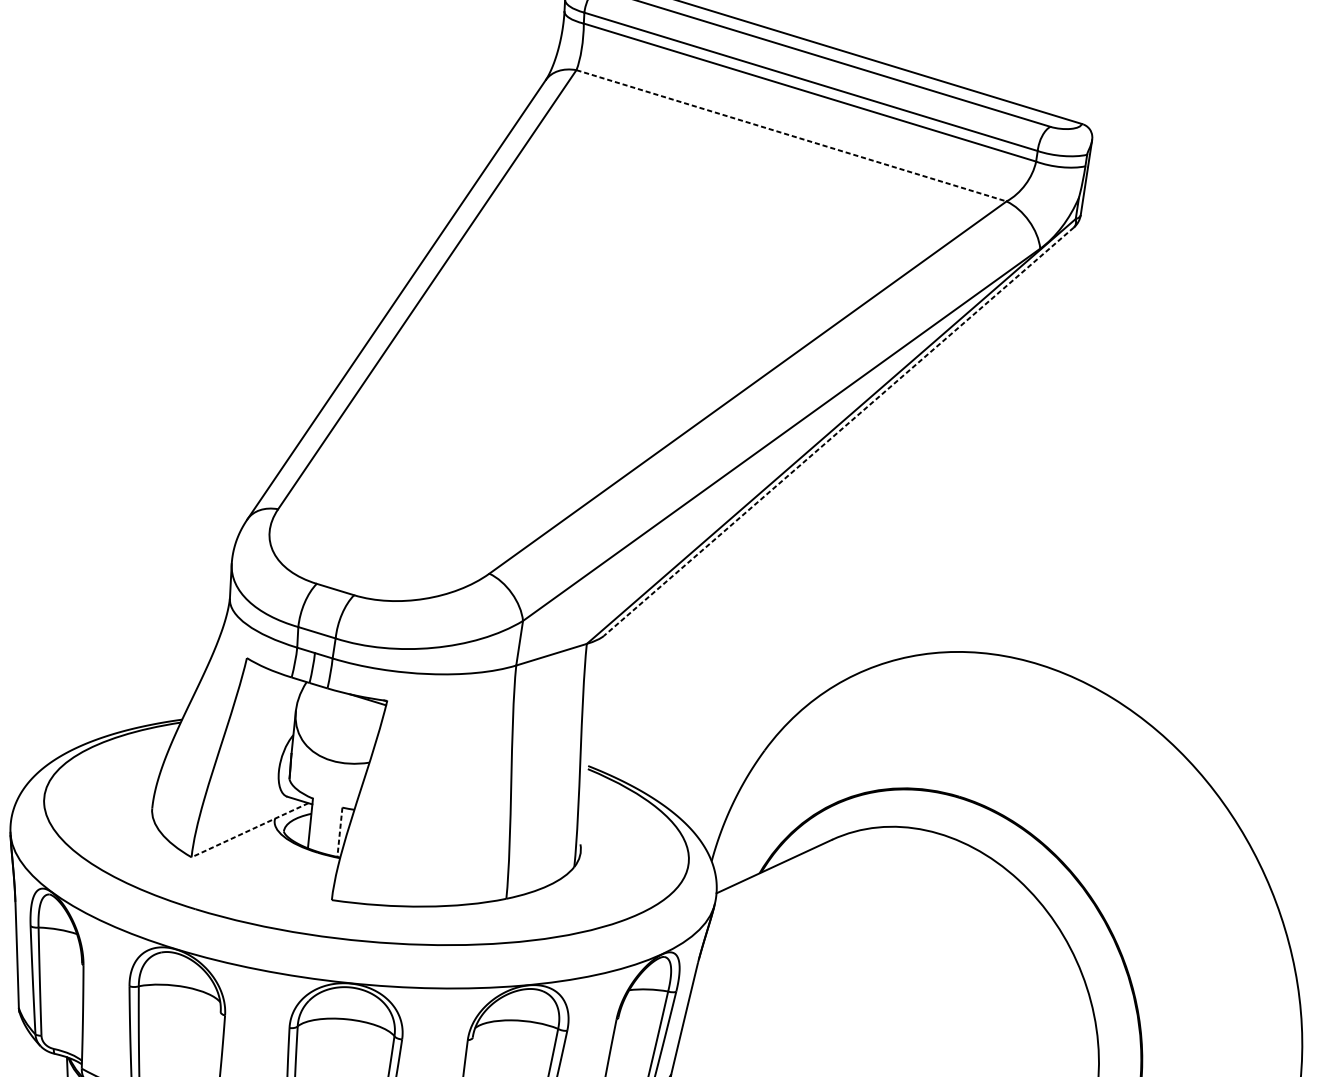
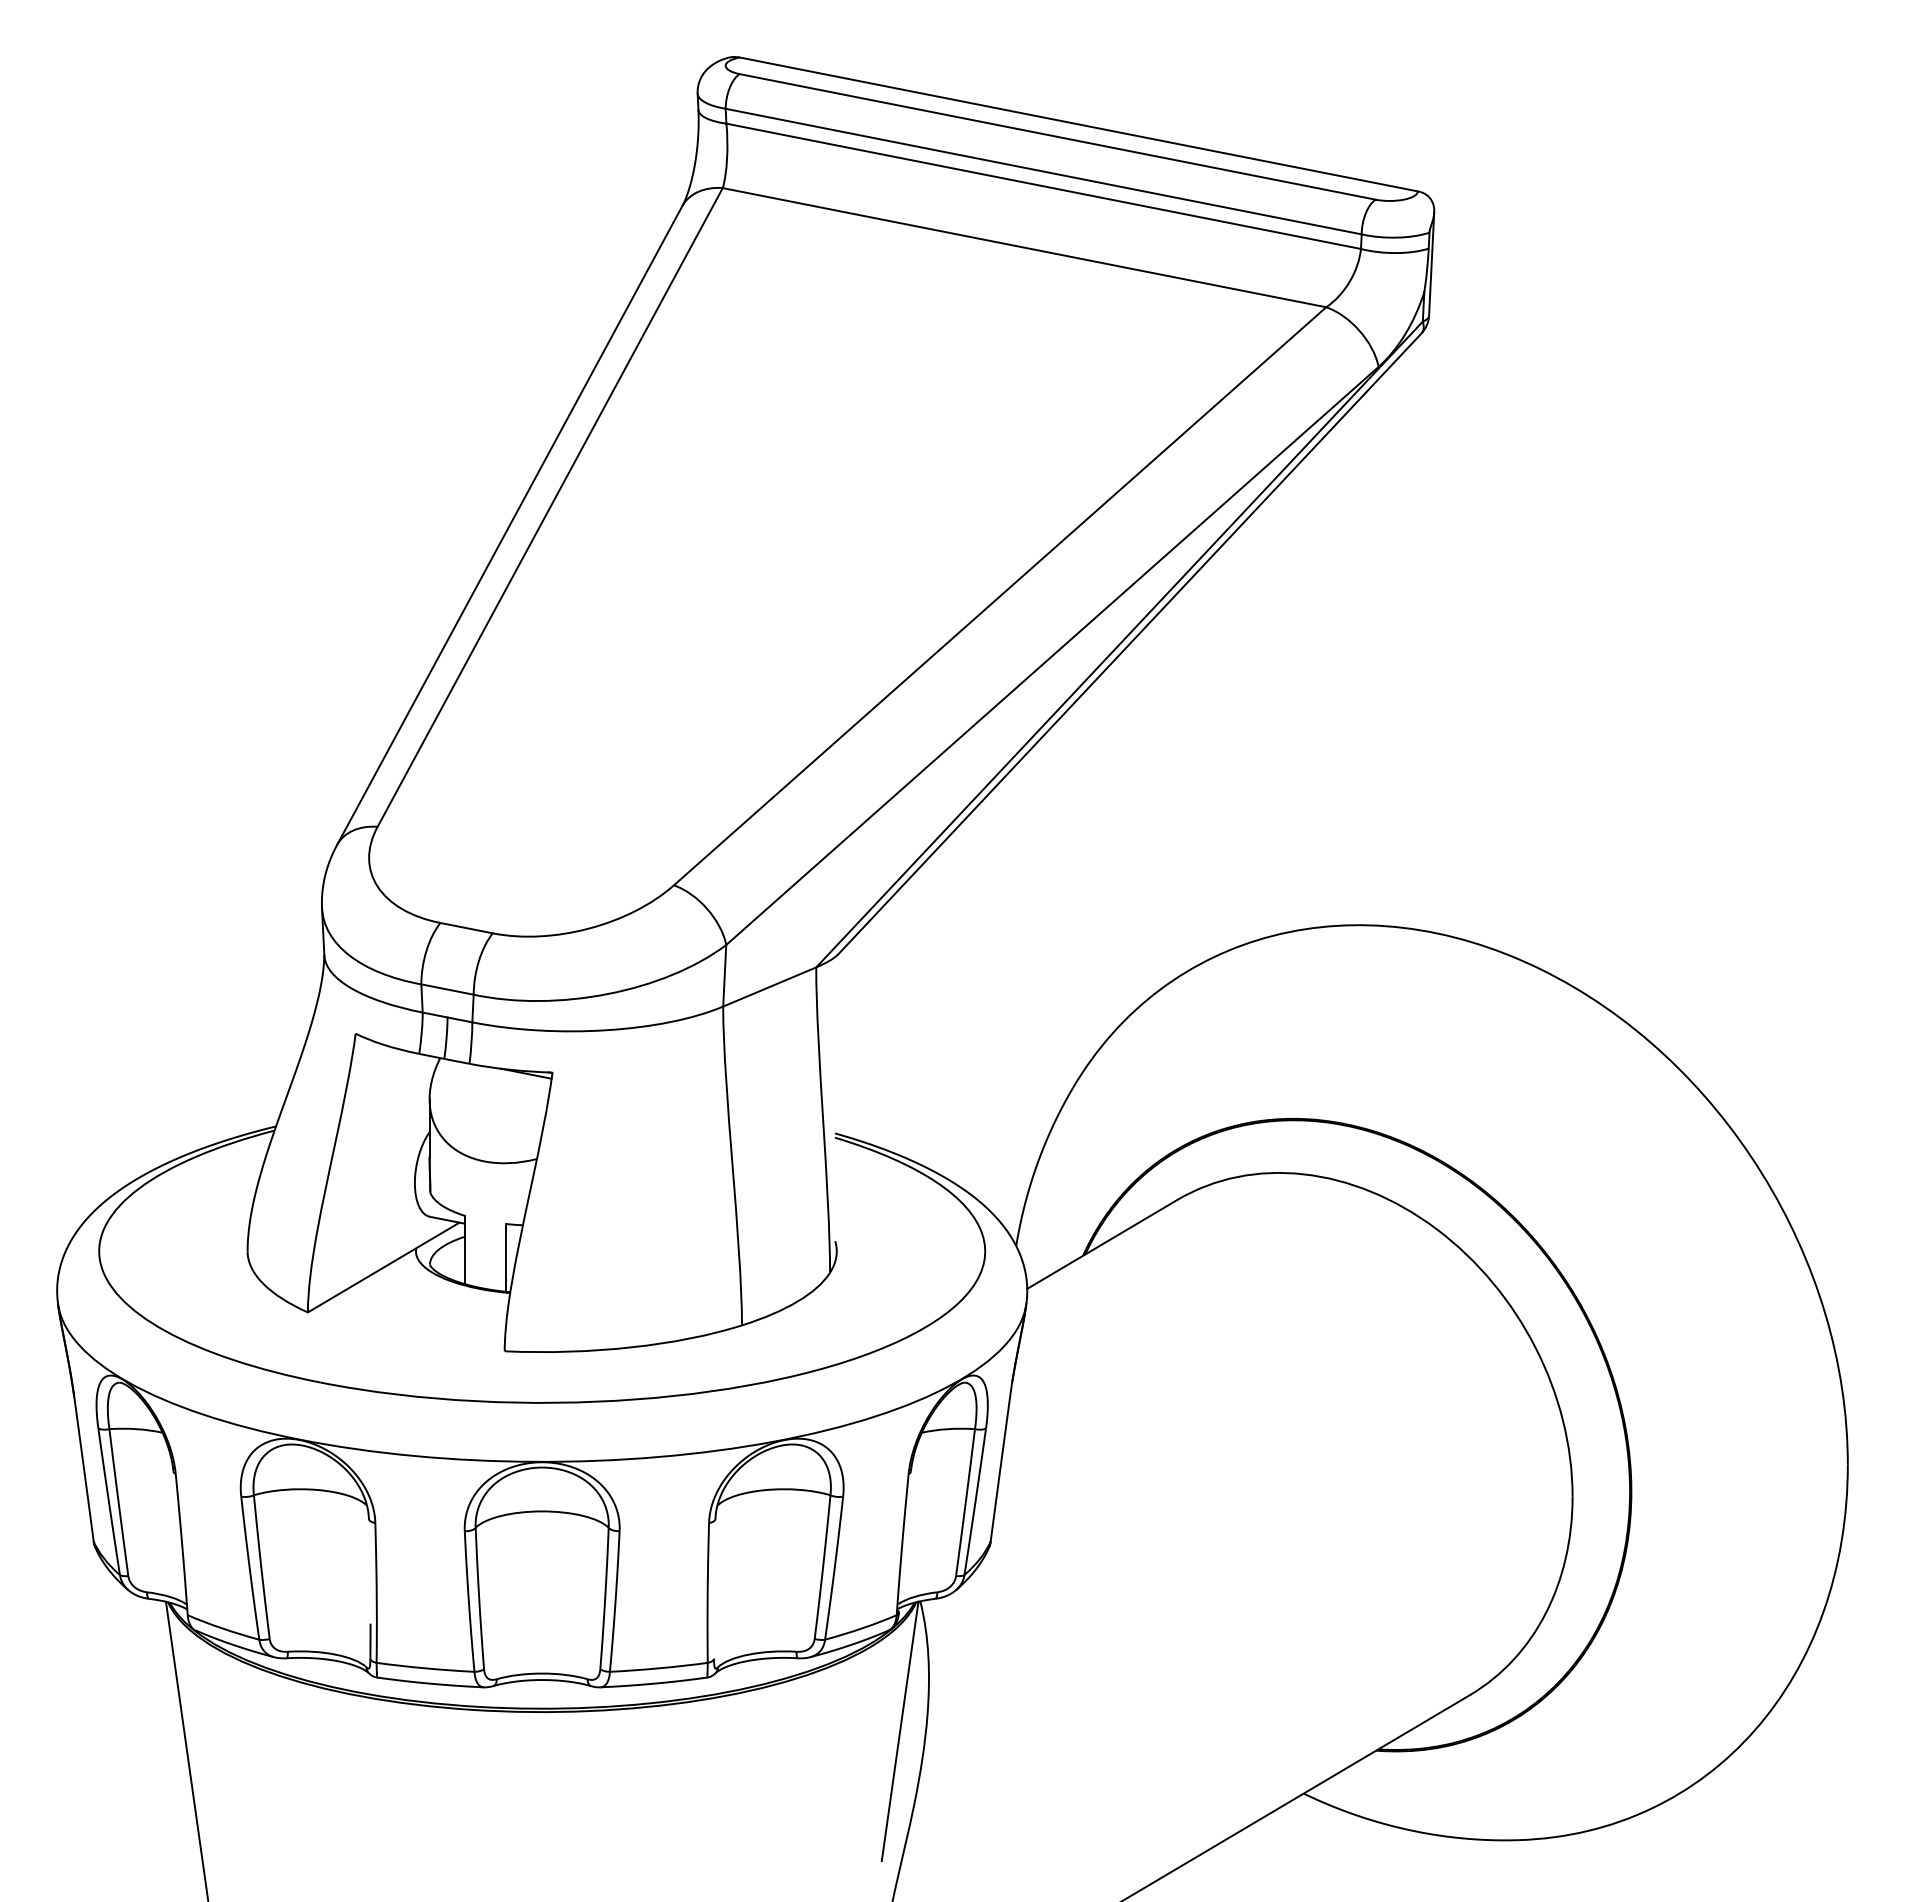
line: (791, 135) -> (1024, 247), dashed -> solid
line: (838, 431) -> (1129, 643), dashed -> solid
line: (249, 830) -> (383, 1267), dashed -> solid
line: (340, 832) -> (506, 1257), dashed -> solid

